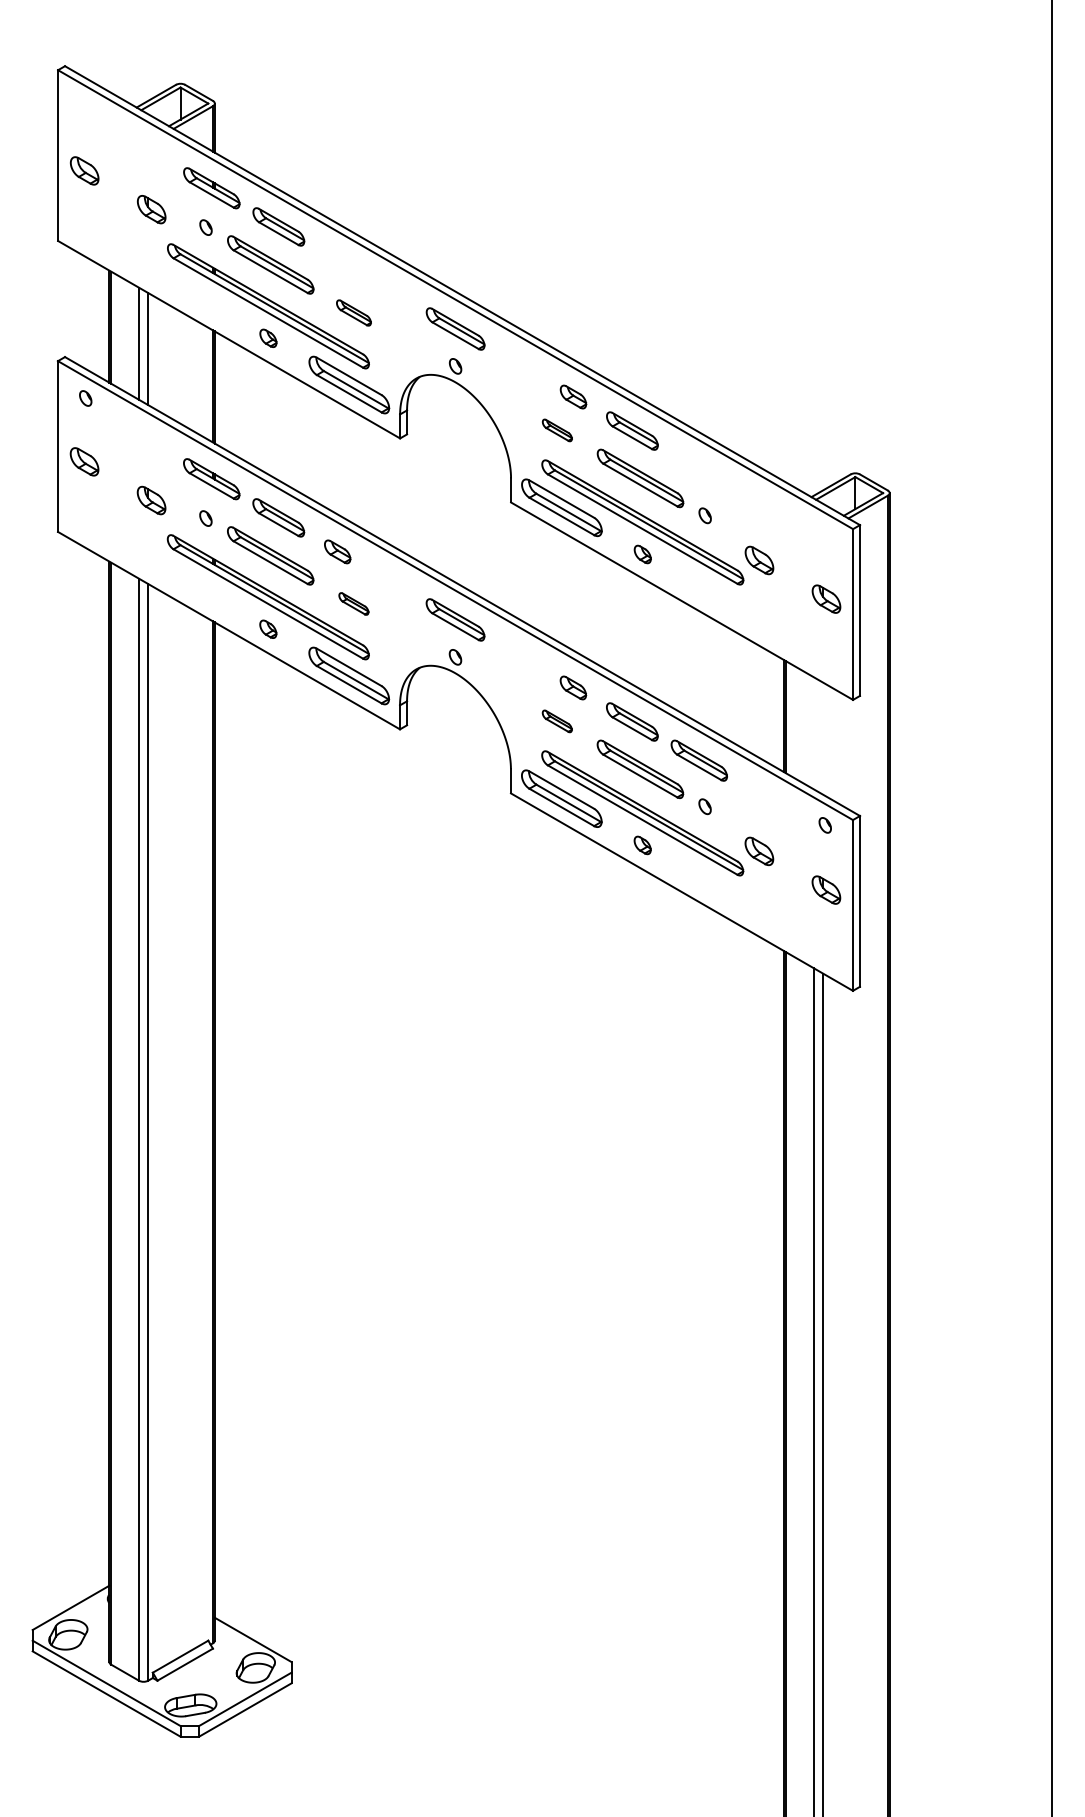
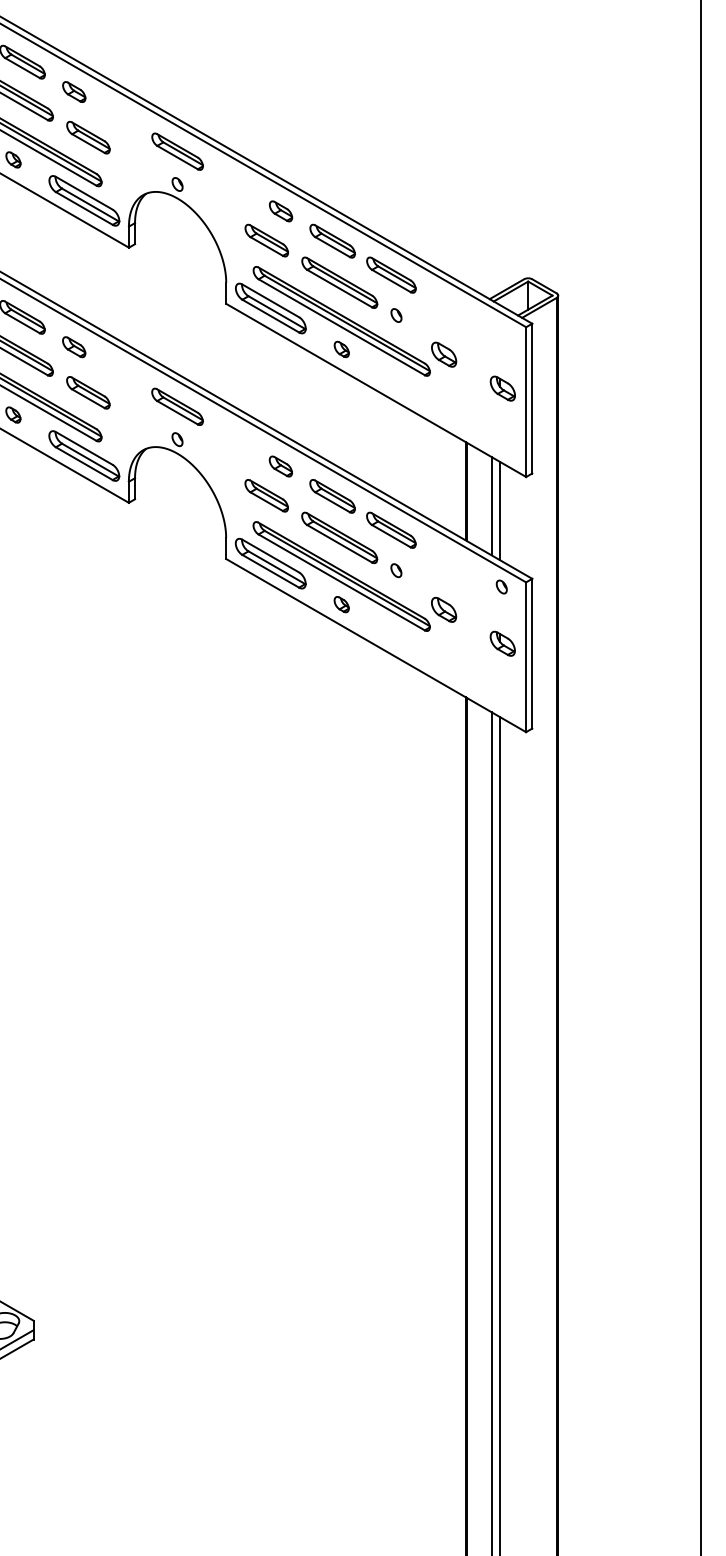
part: (337, 260) -> (74, 91), added
part: (353, 312) -> (88, 137), size x1.43
part: (557, 430) -> (266, 240), size x1.67
part: (699, 469) -> (391, 274), added
part: (353, 603) -> (88, 392), size x1.67
part: (557, 721) -> (266, 495), size x1.67
line: (813, 733) -> (491, 506), added
line: (823, 738) -> (500, 510), added

